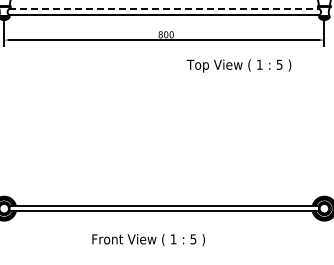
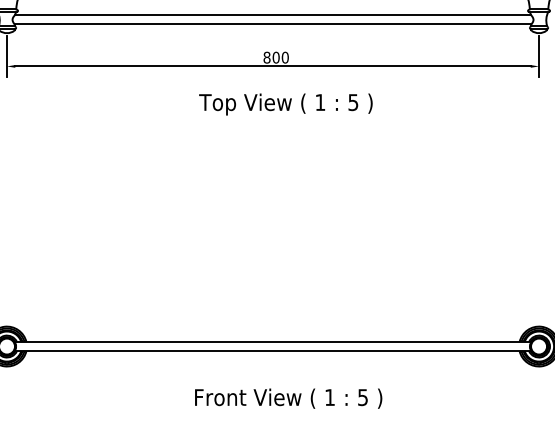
line: (164, 9) -> (273, 15), dashed -> solid
text: (238, 65) -> (284, 103), moved
text: (148, 240) -> (288, 399), moved

